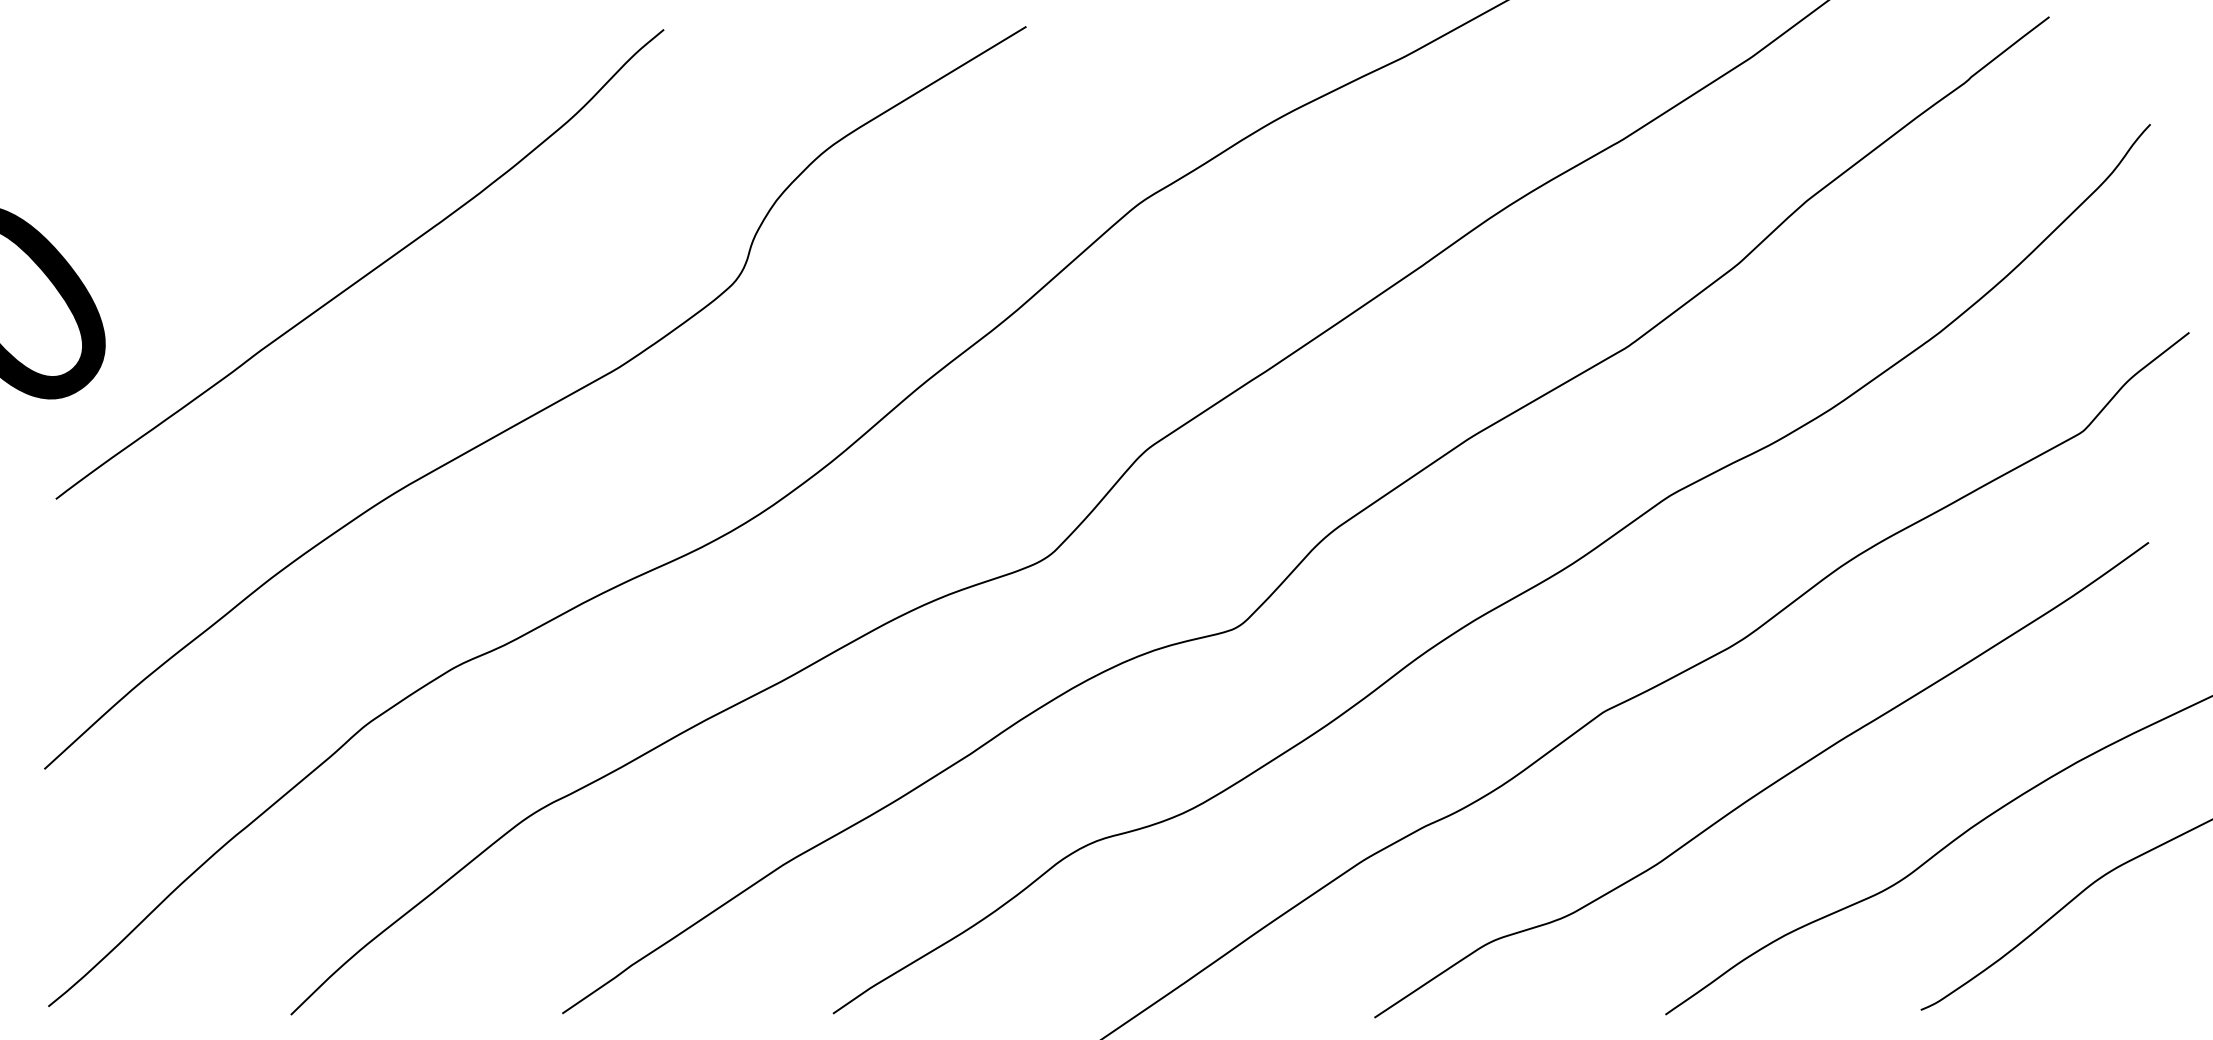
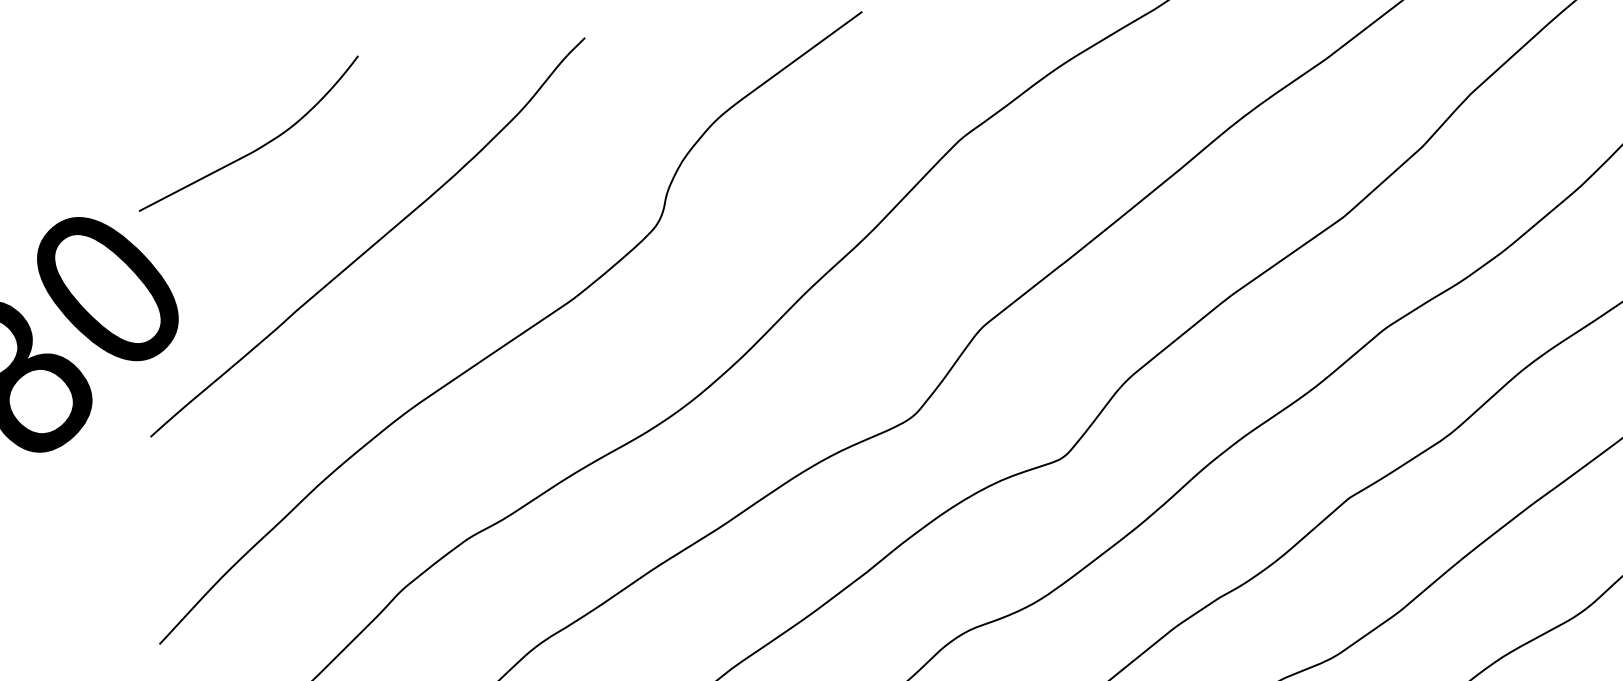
curve: (227, 136) -> (258, 148), added

